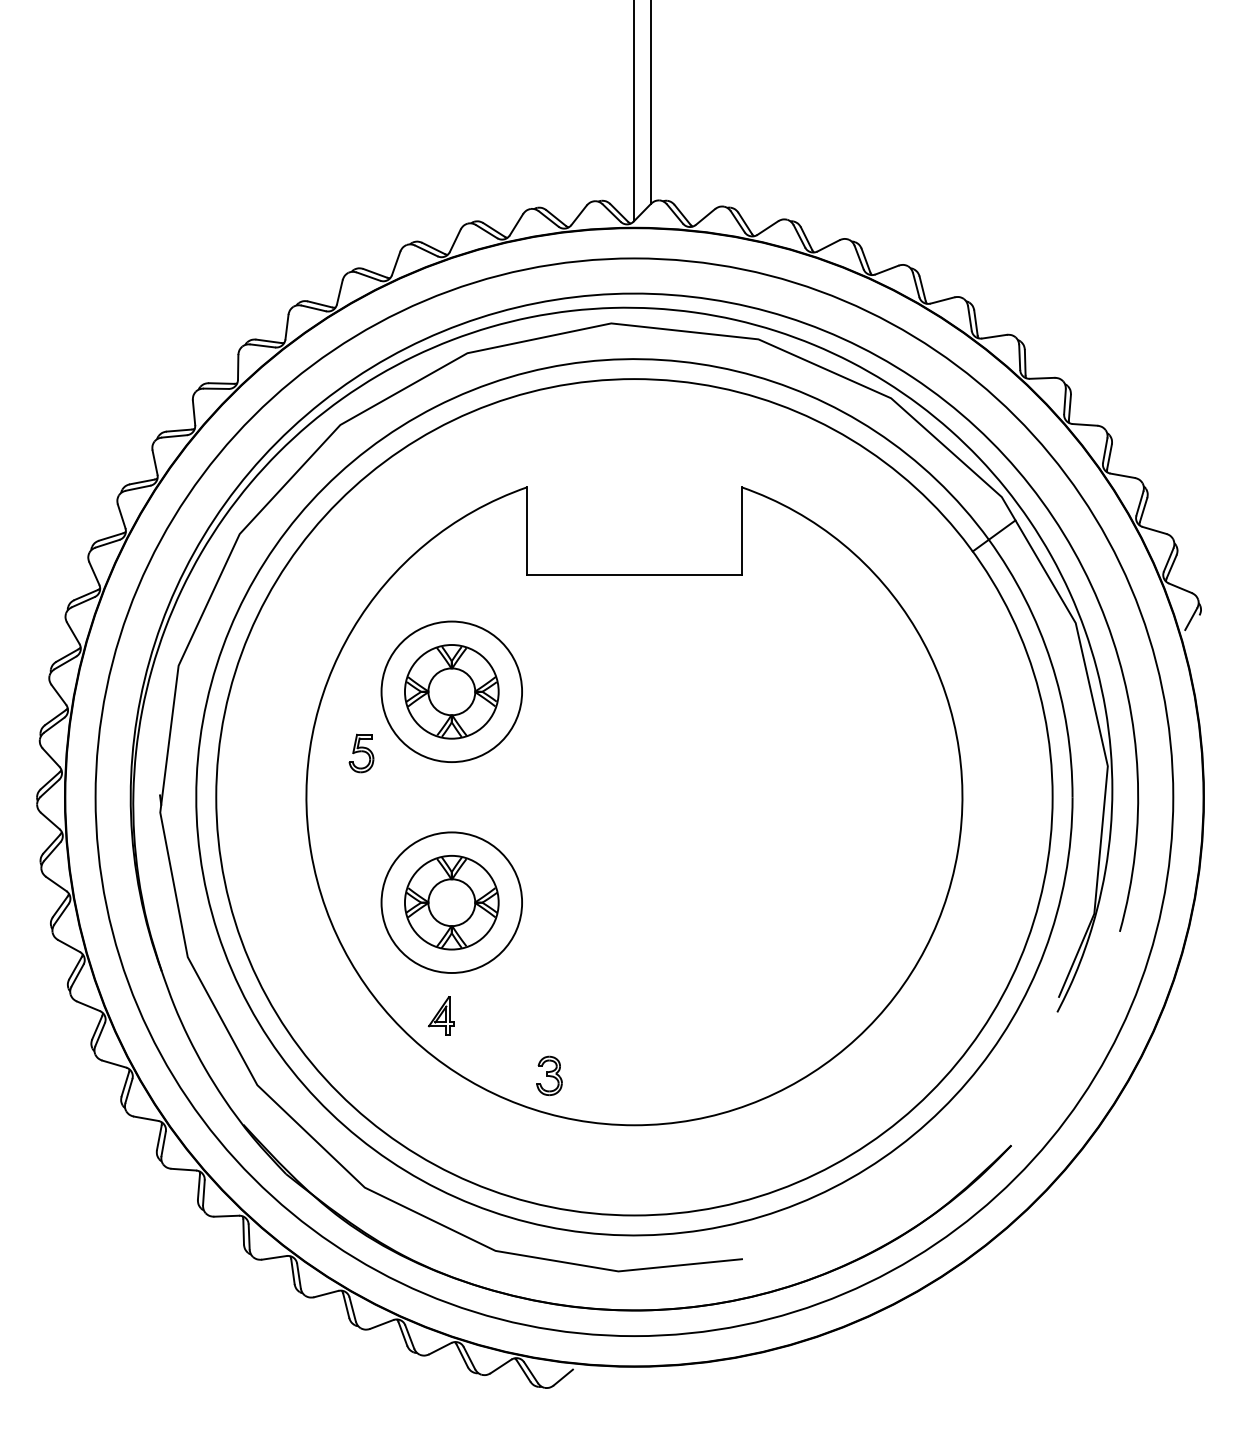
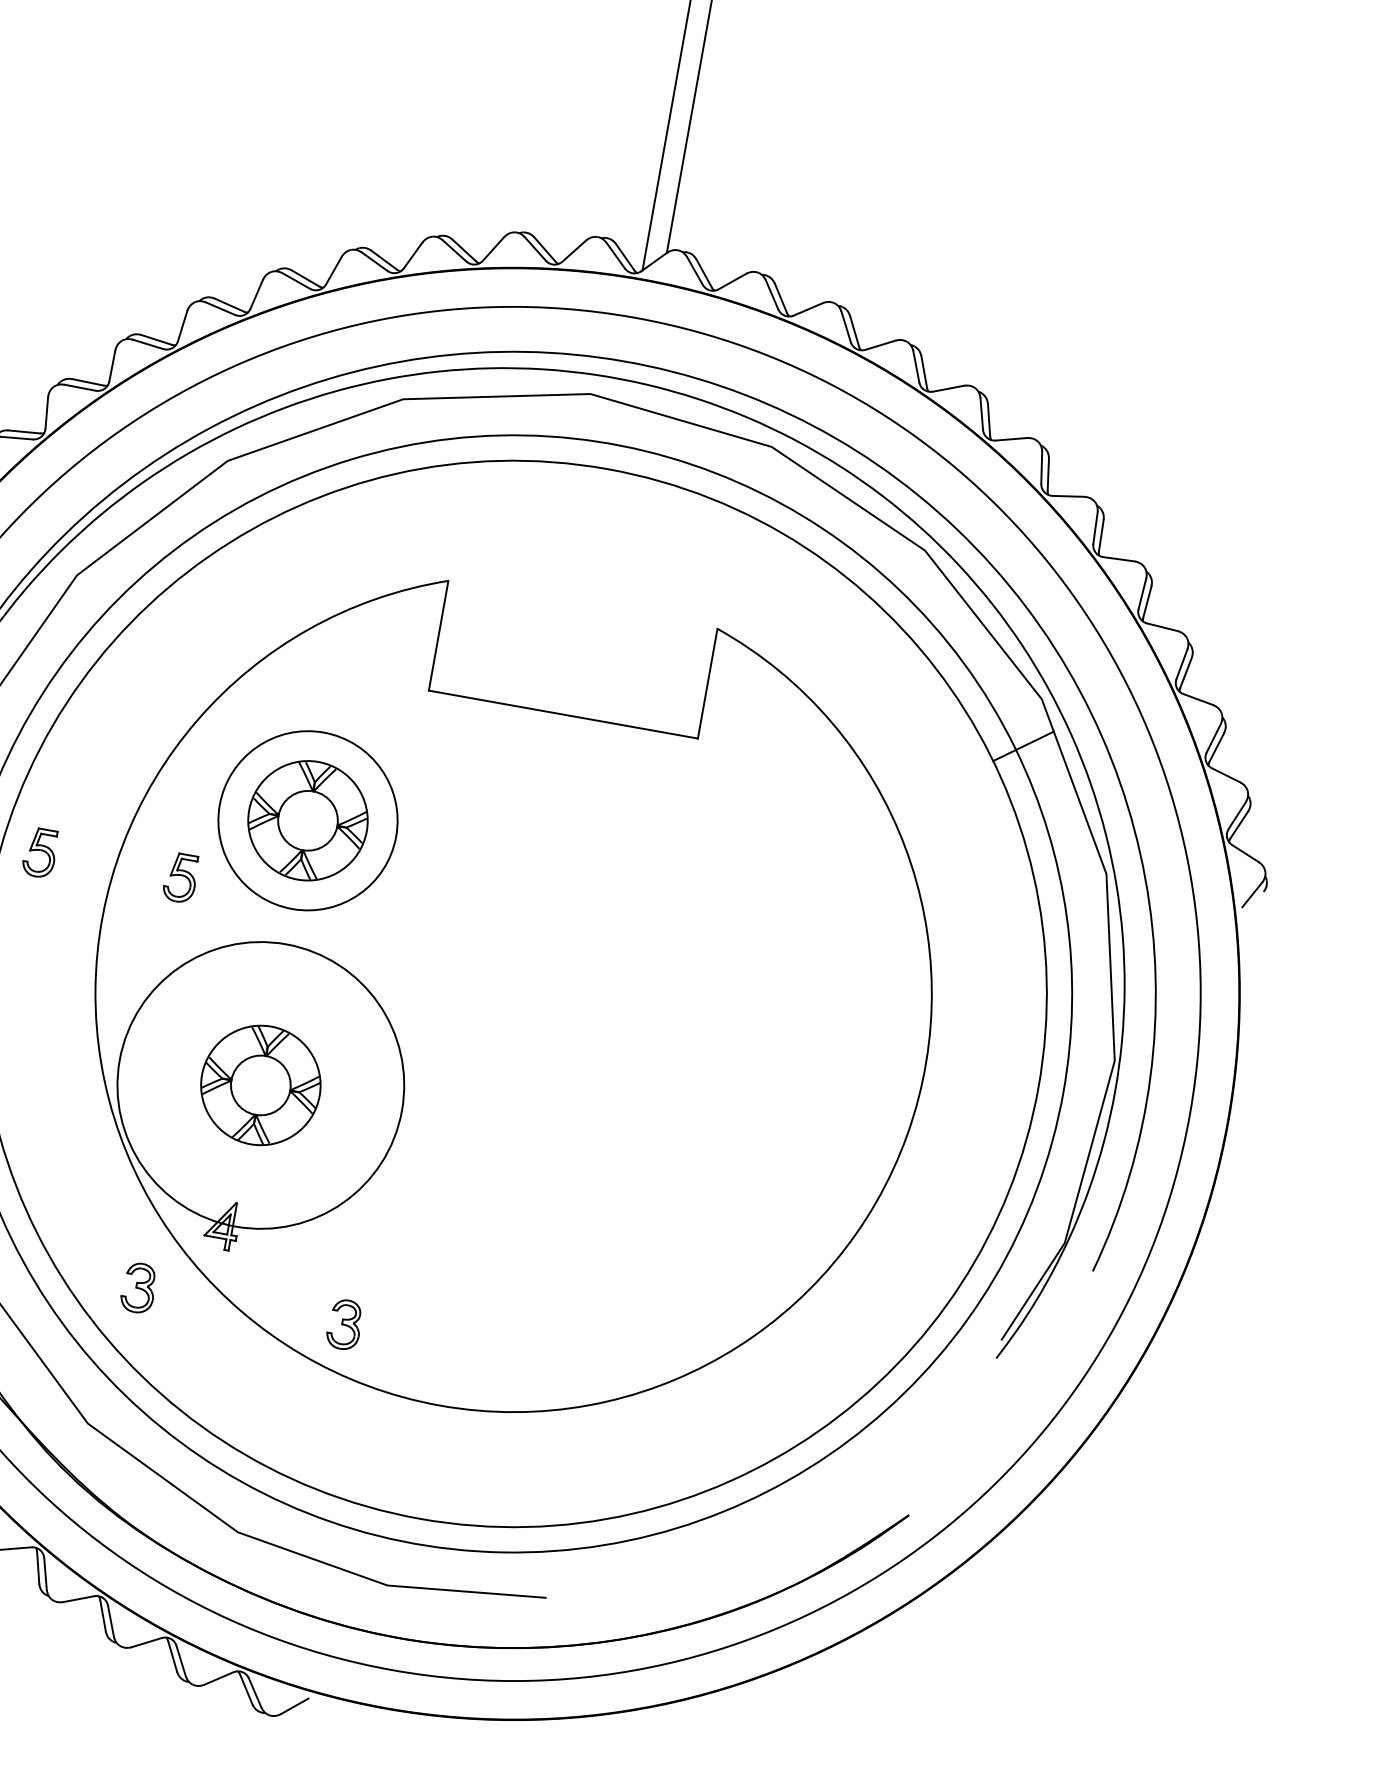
part: (249, 753) -> (40, 852), added
circle: (451, 902) -> (260, 1085), size x1.6
part: (385, 1075) -> (138, 1287), added

